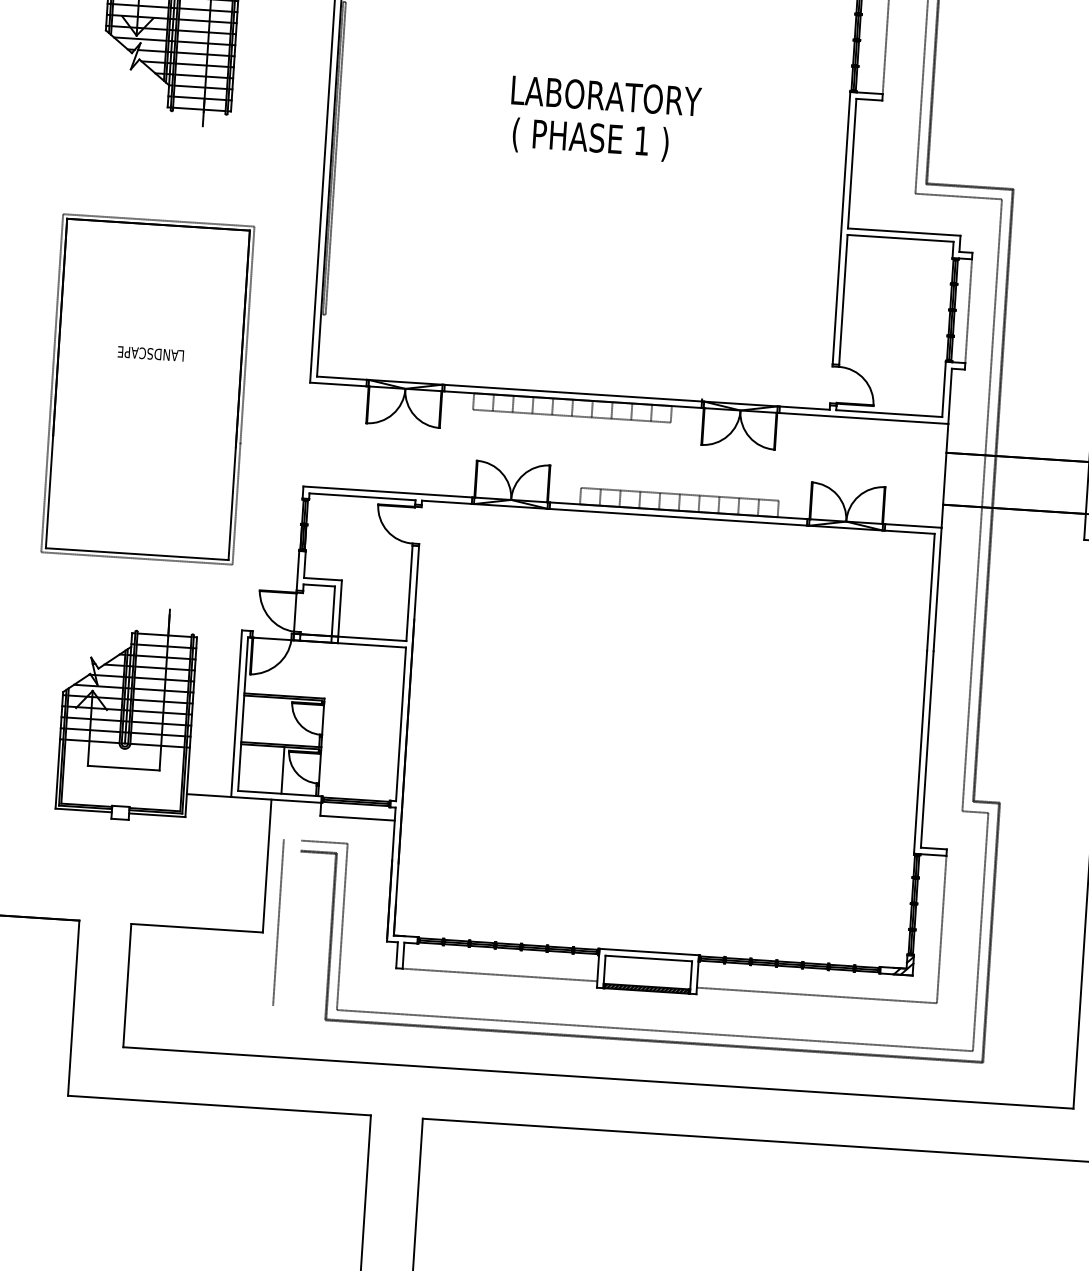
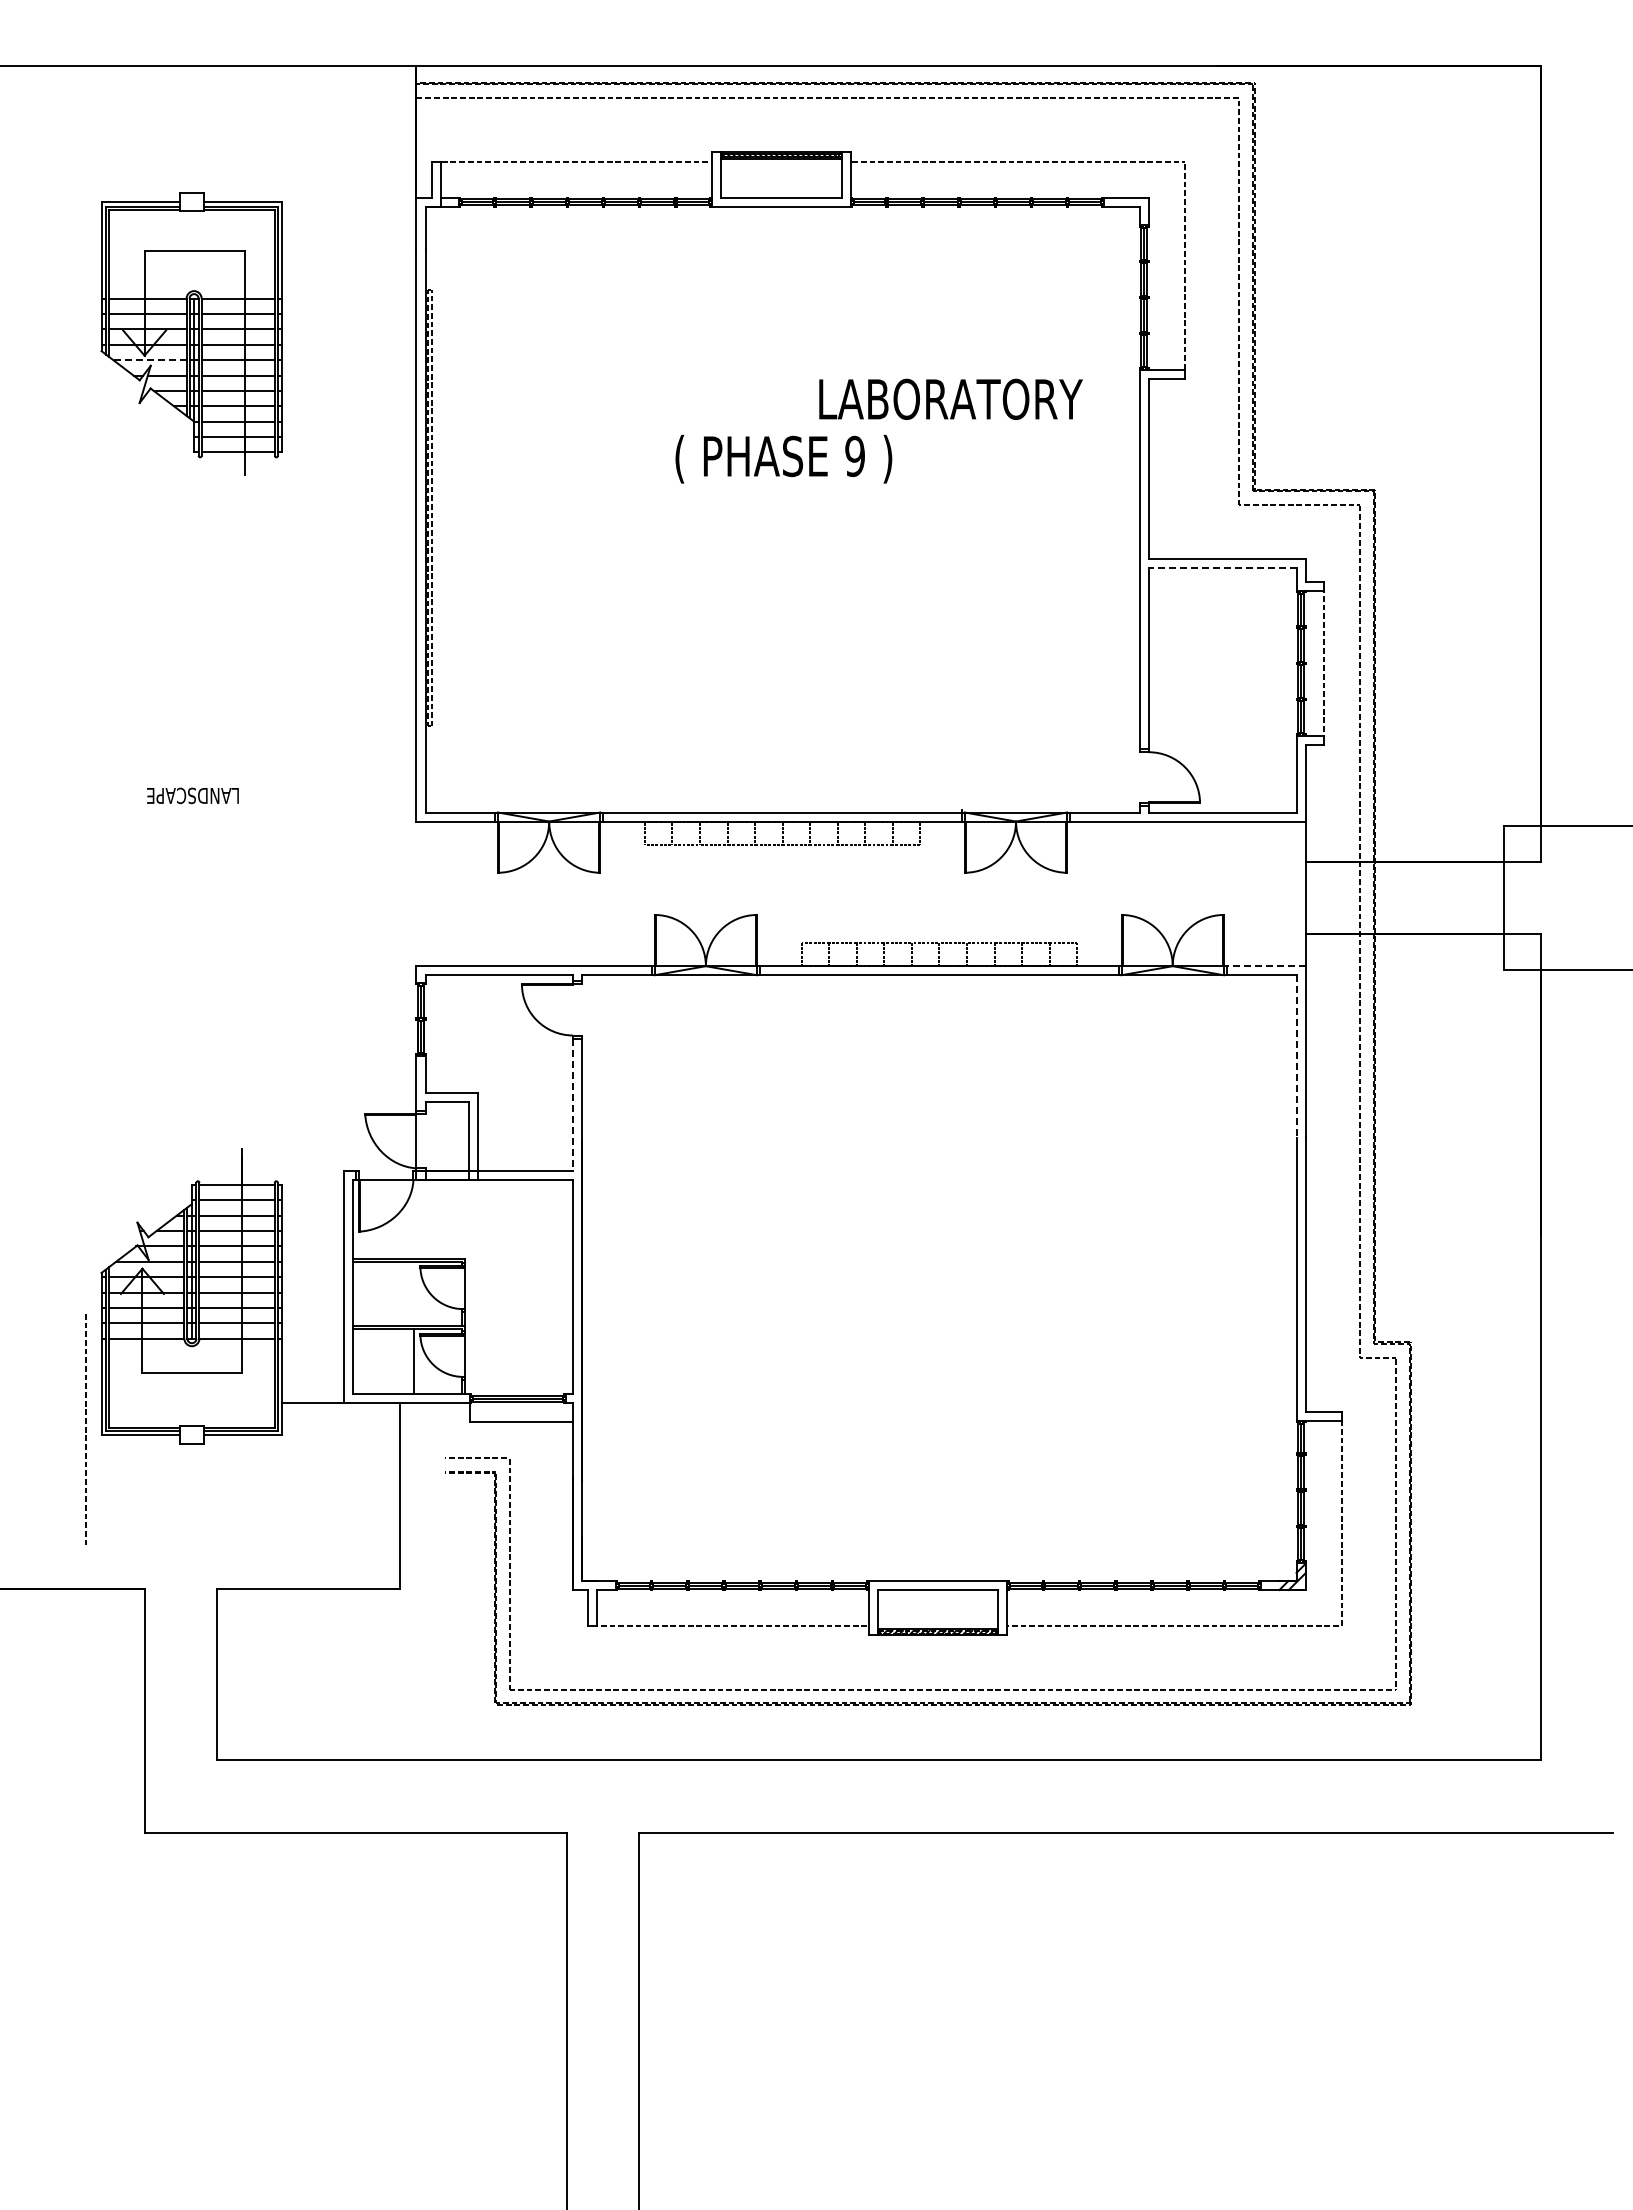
line: (139, 39) -> (149, 360), solid -> dashed
text: (606, 95) -> (950, 398), moved
text: (641, 140) -> (854, 456), 1 -> 9
line: (900, 238) -> (1222, 568), solid -> dashed
part: (148, 389) -> (192, 845), removed
line: (912, 526) -> (1265, 966), solid -> dashed
line: (930, 592) -> (1296, 1056), solid -> dashed
line: (409, 593) -> (573, 1105), solid -> dashed
line: (278, 923) -> (85, 1429), moved

